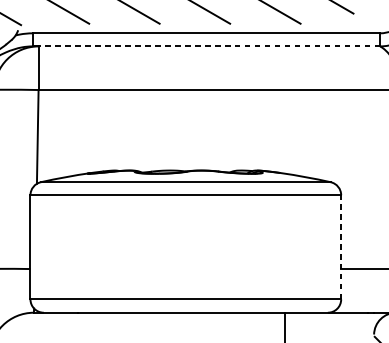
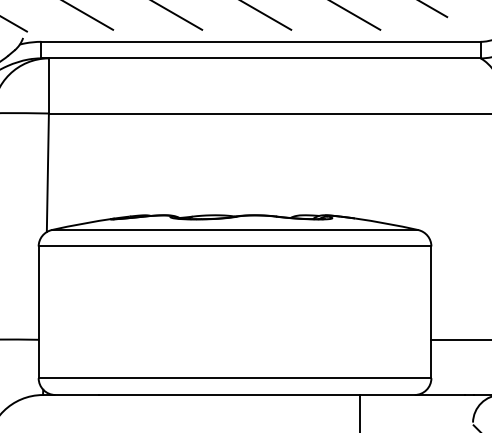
line: (209, 46) -> (264, 58), dashed -> solid
line: (341, 247) -> (431, 312), dashed -> solid

